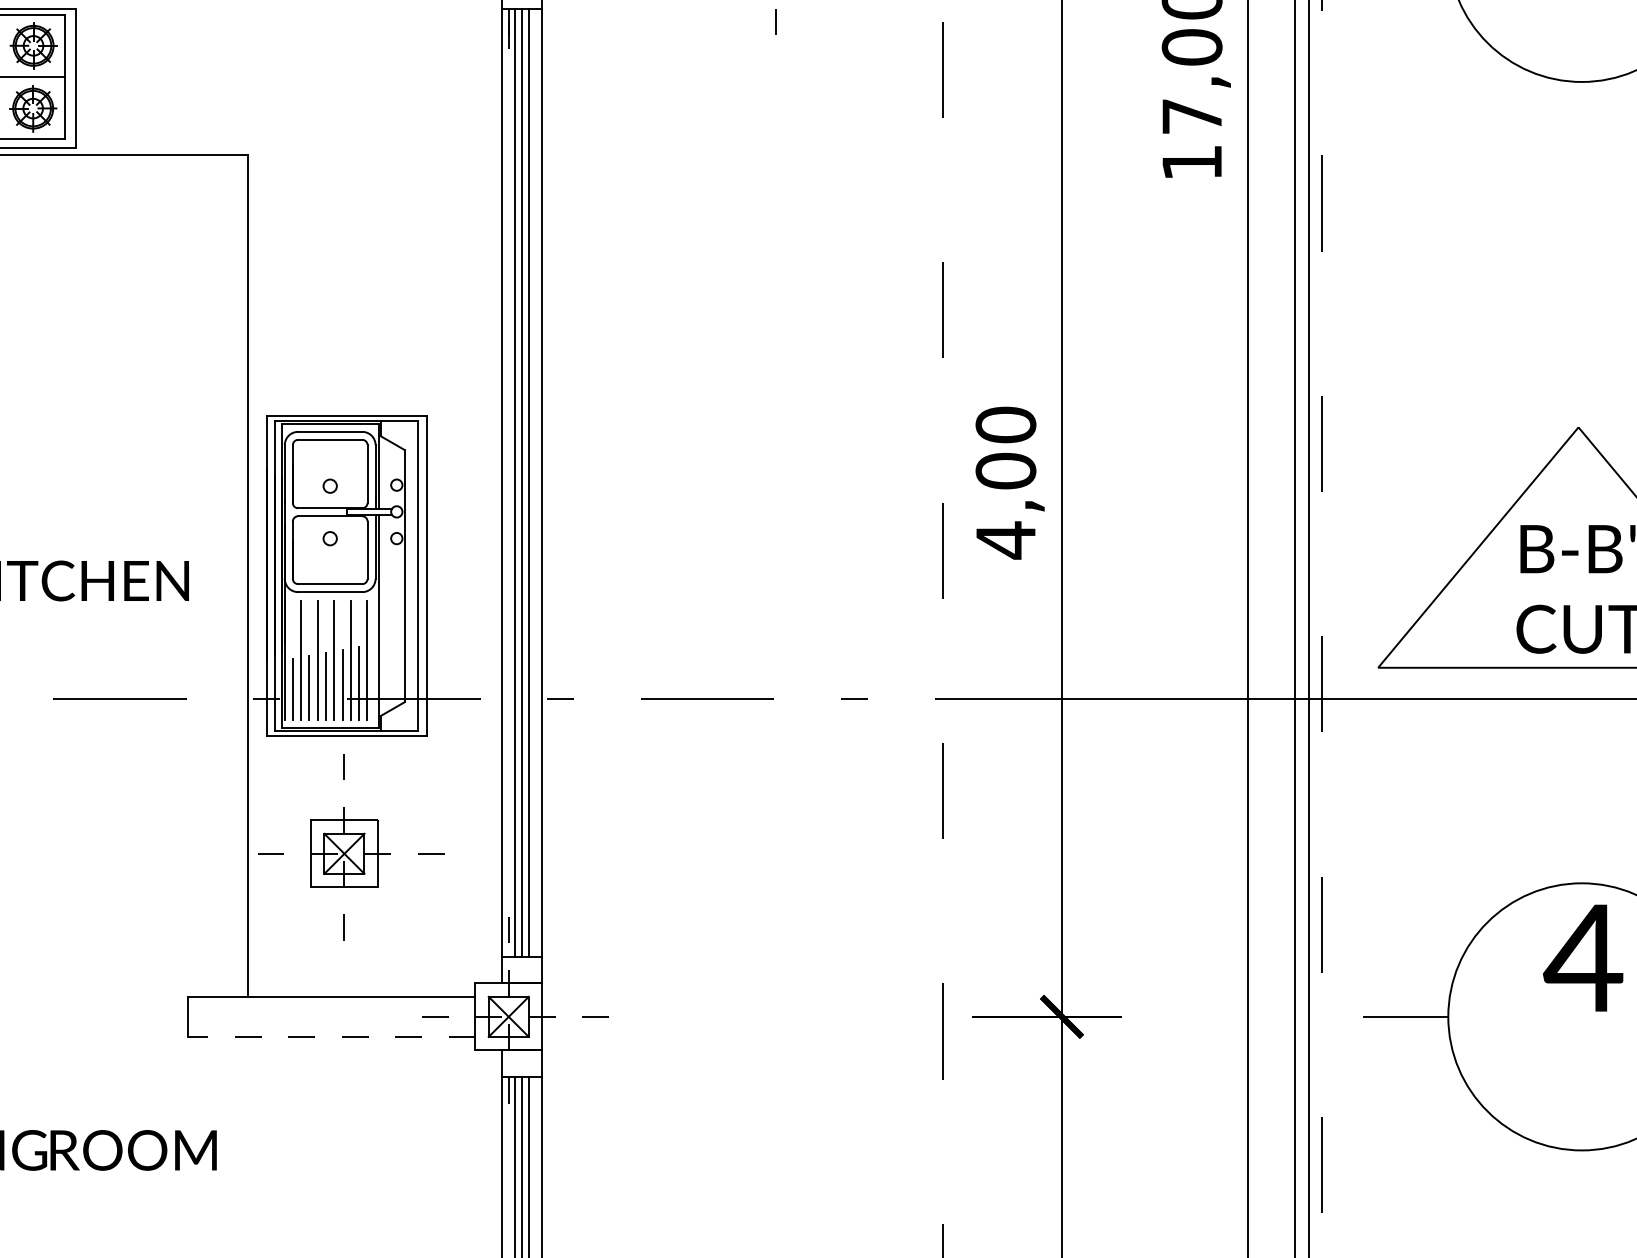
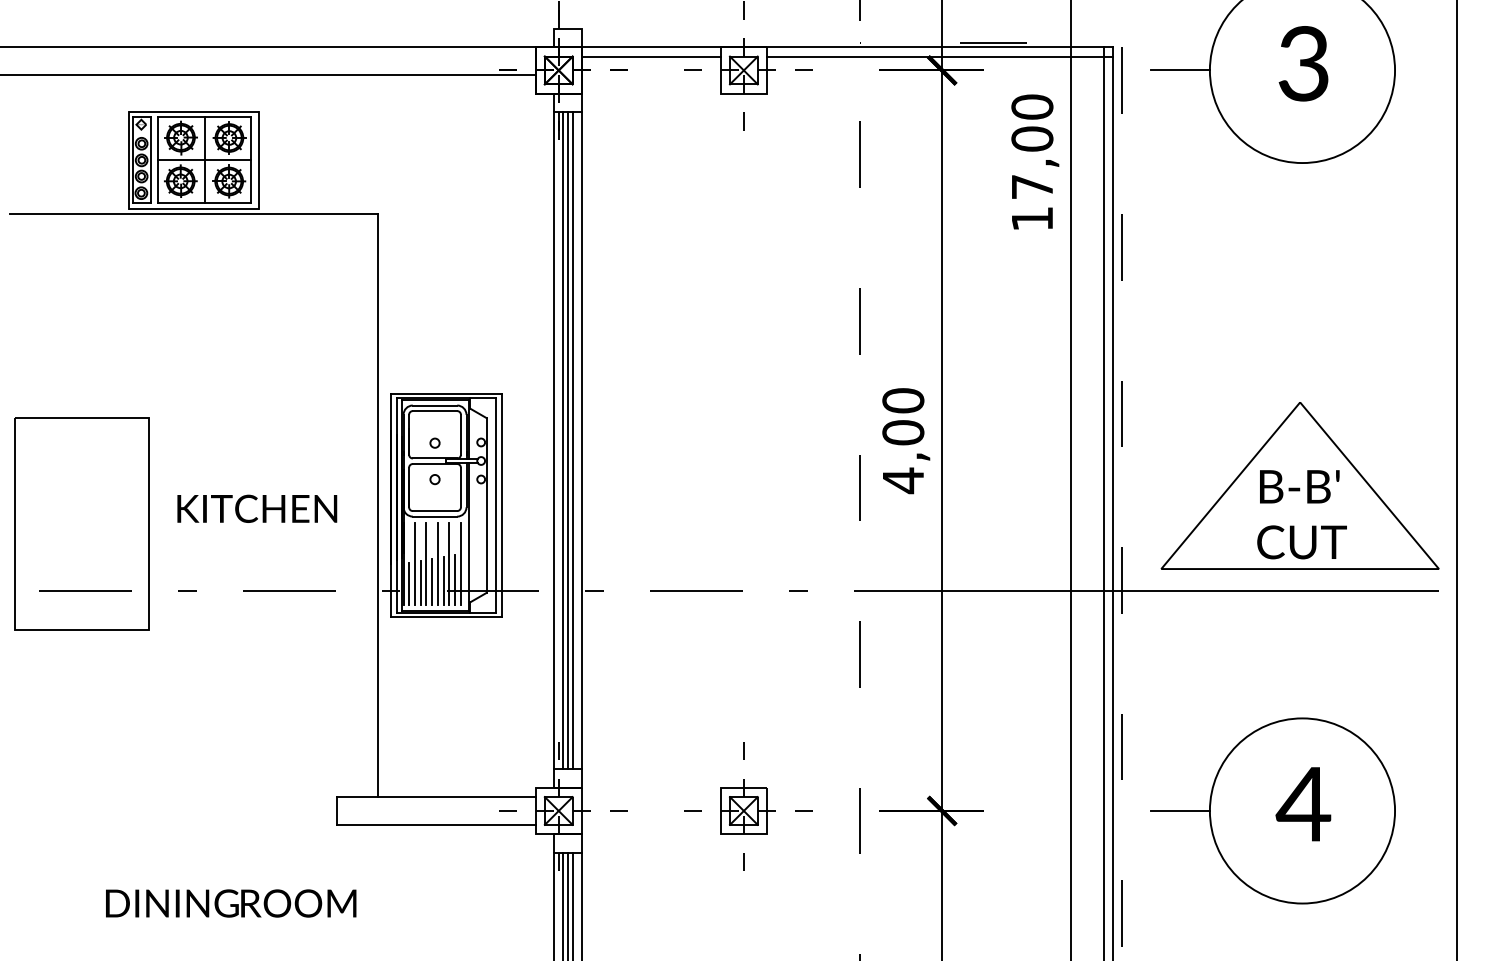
part: (351, 847) -> (748, 806), moved
text: (1583, 958) -> (1303, 804), moved
line: (332, 1036) -> (436, 824), dashed -> solid

